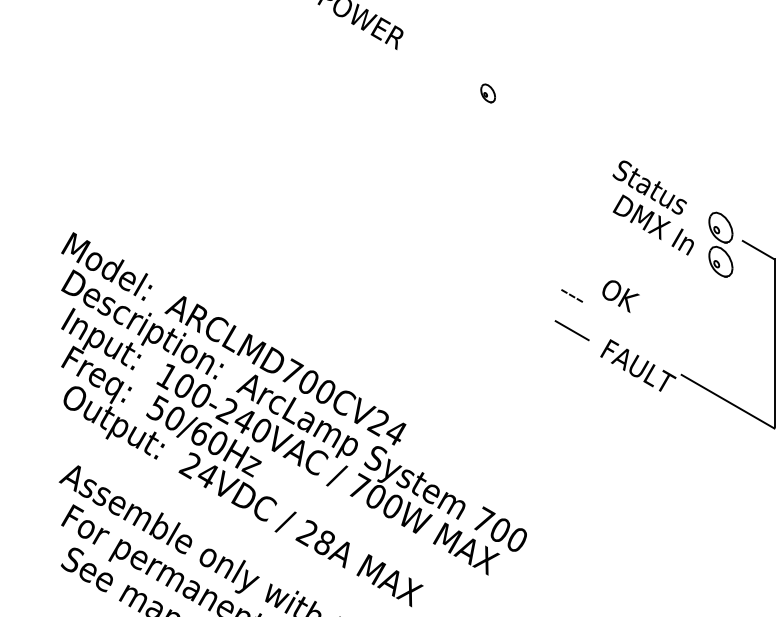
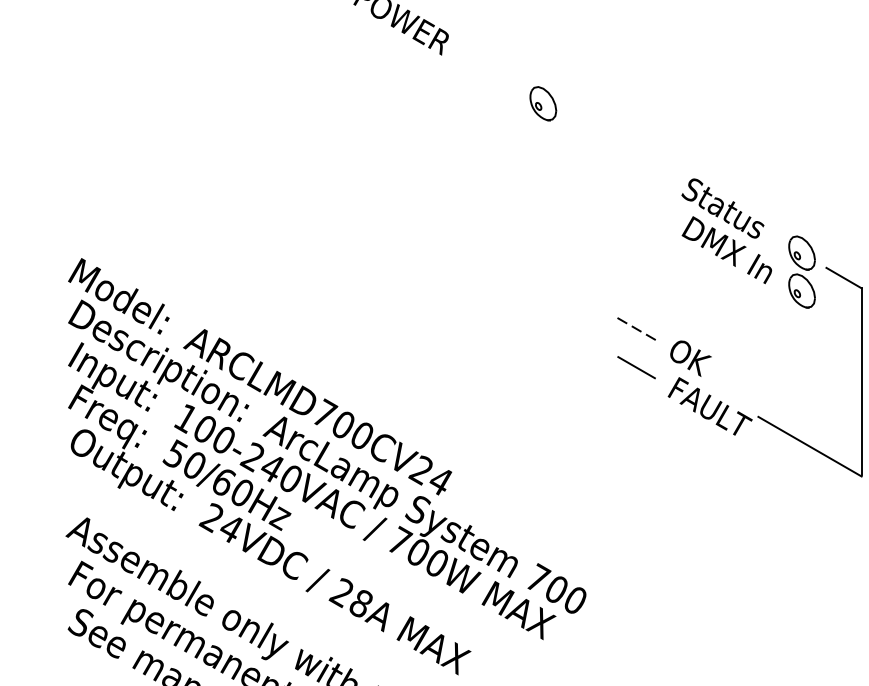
part: (487, 93) -> (542, 103), size x1.67
part: (571, 295) -> (635, 328), size x1.67
text: (620, 296) -> (690, 358), moved

